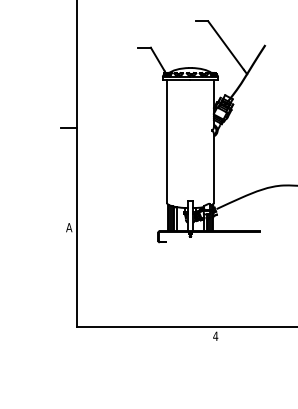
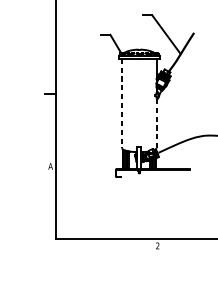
line: (166, 142) -> (121, 104), solid -> dashed
line: (213, 168) -> (156, 123), solid -> dashed
text: (215, 335) -> (157, 245), 4 -> 2

